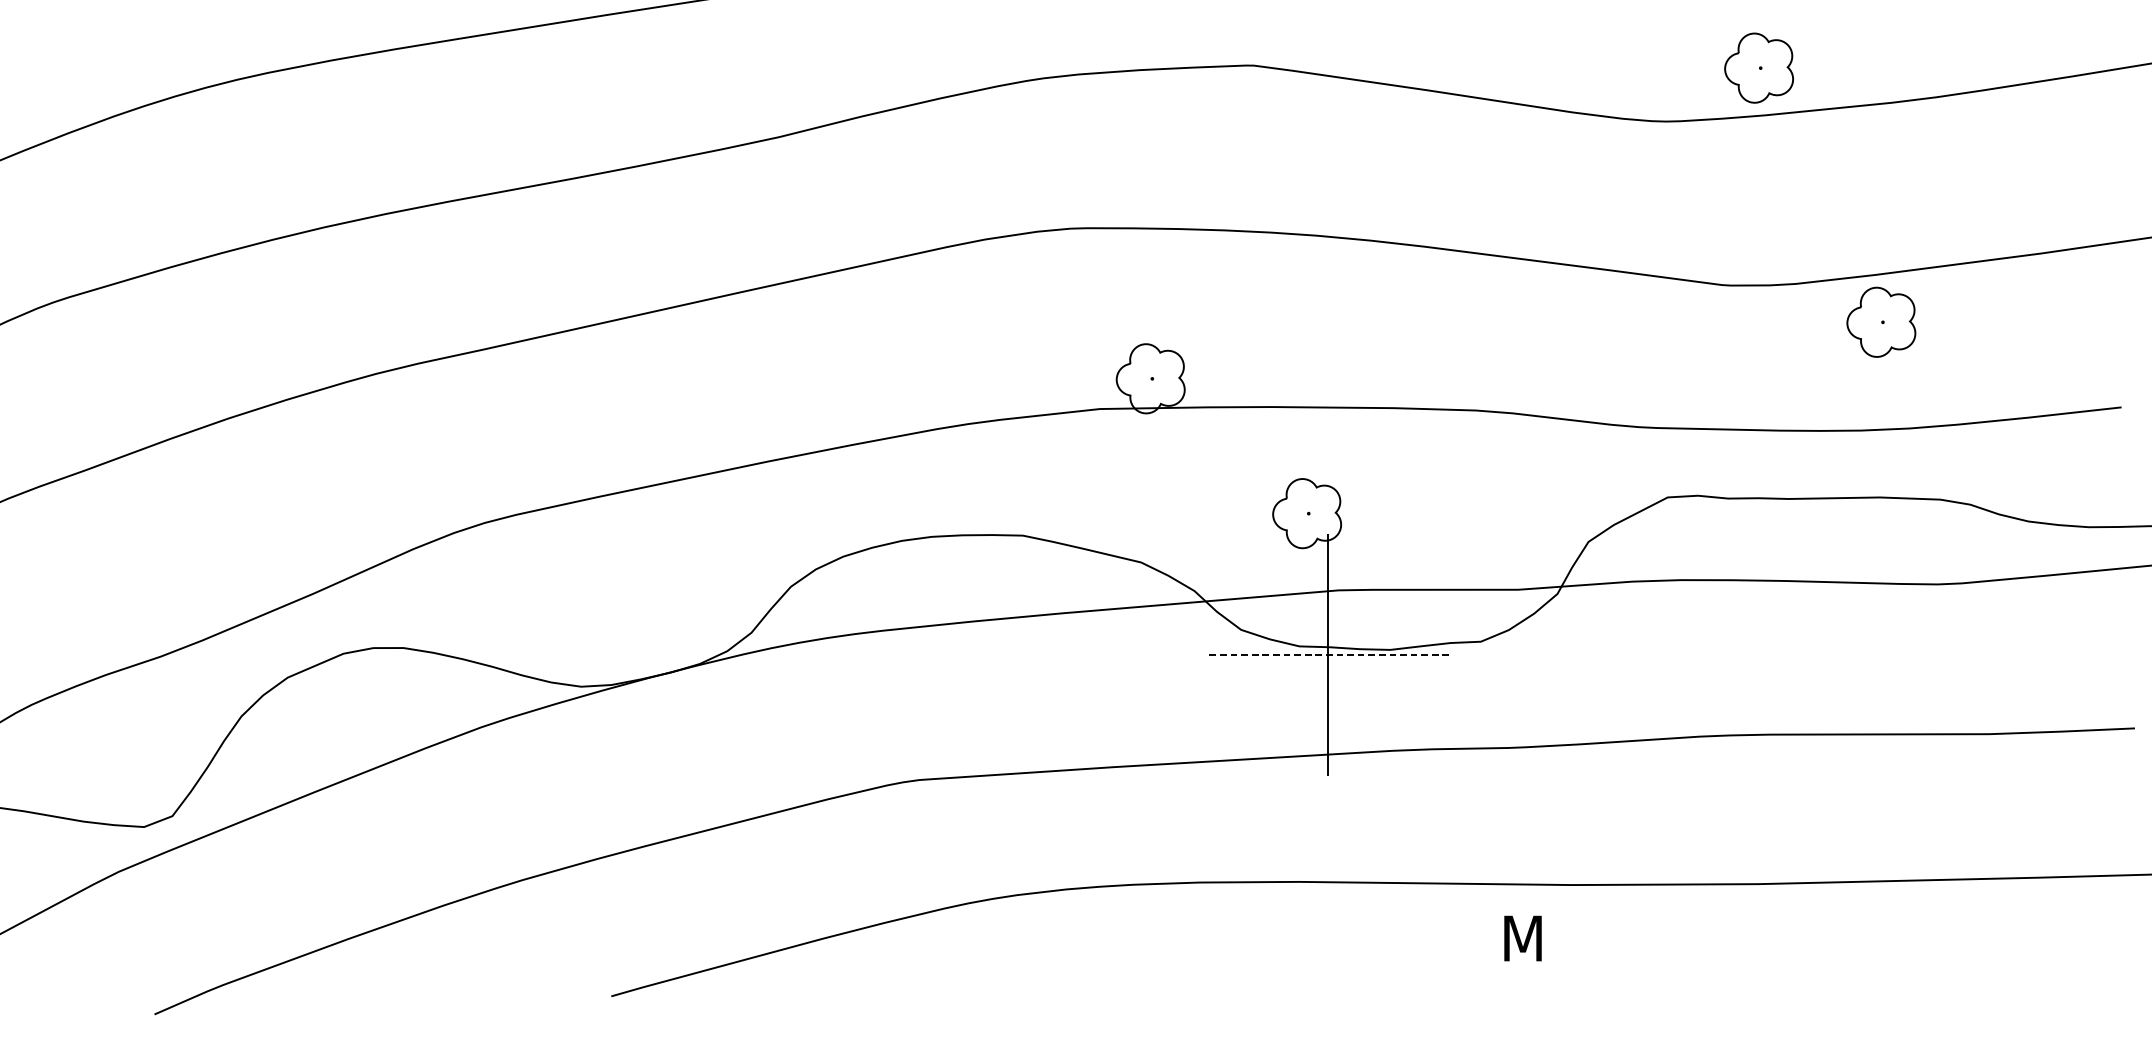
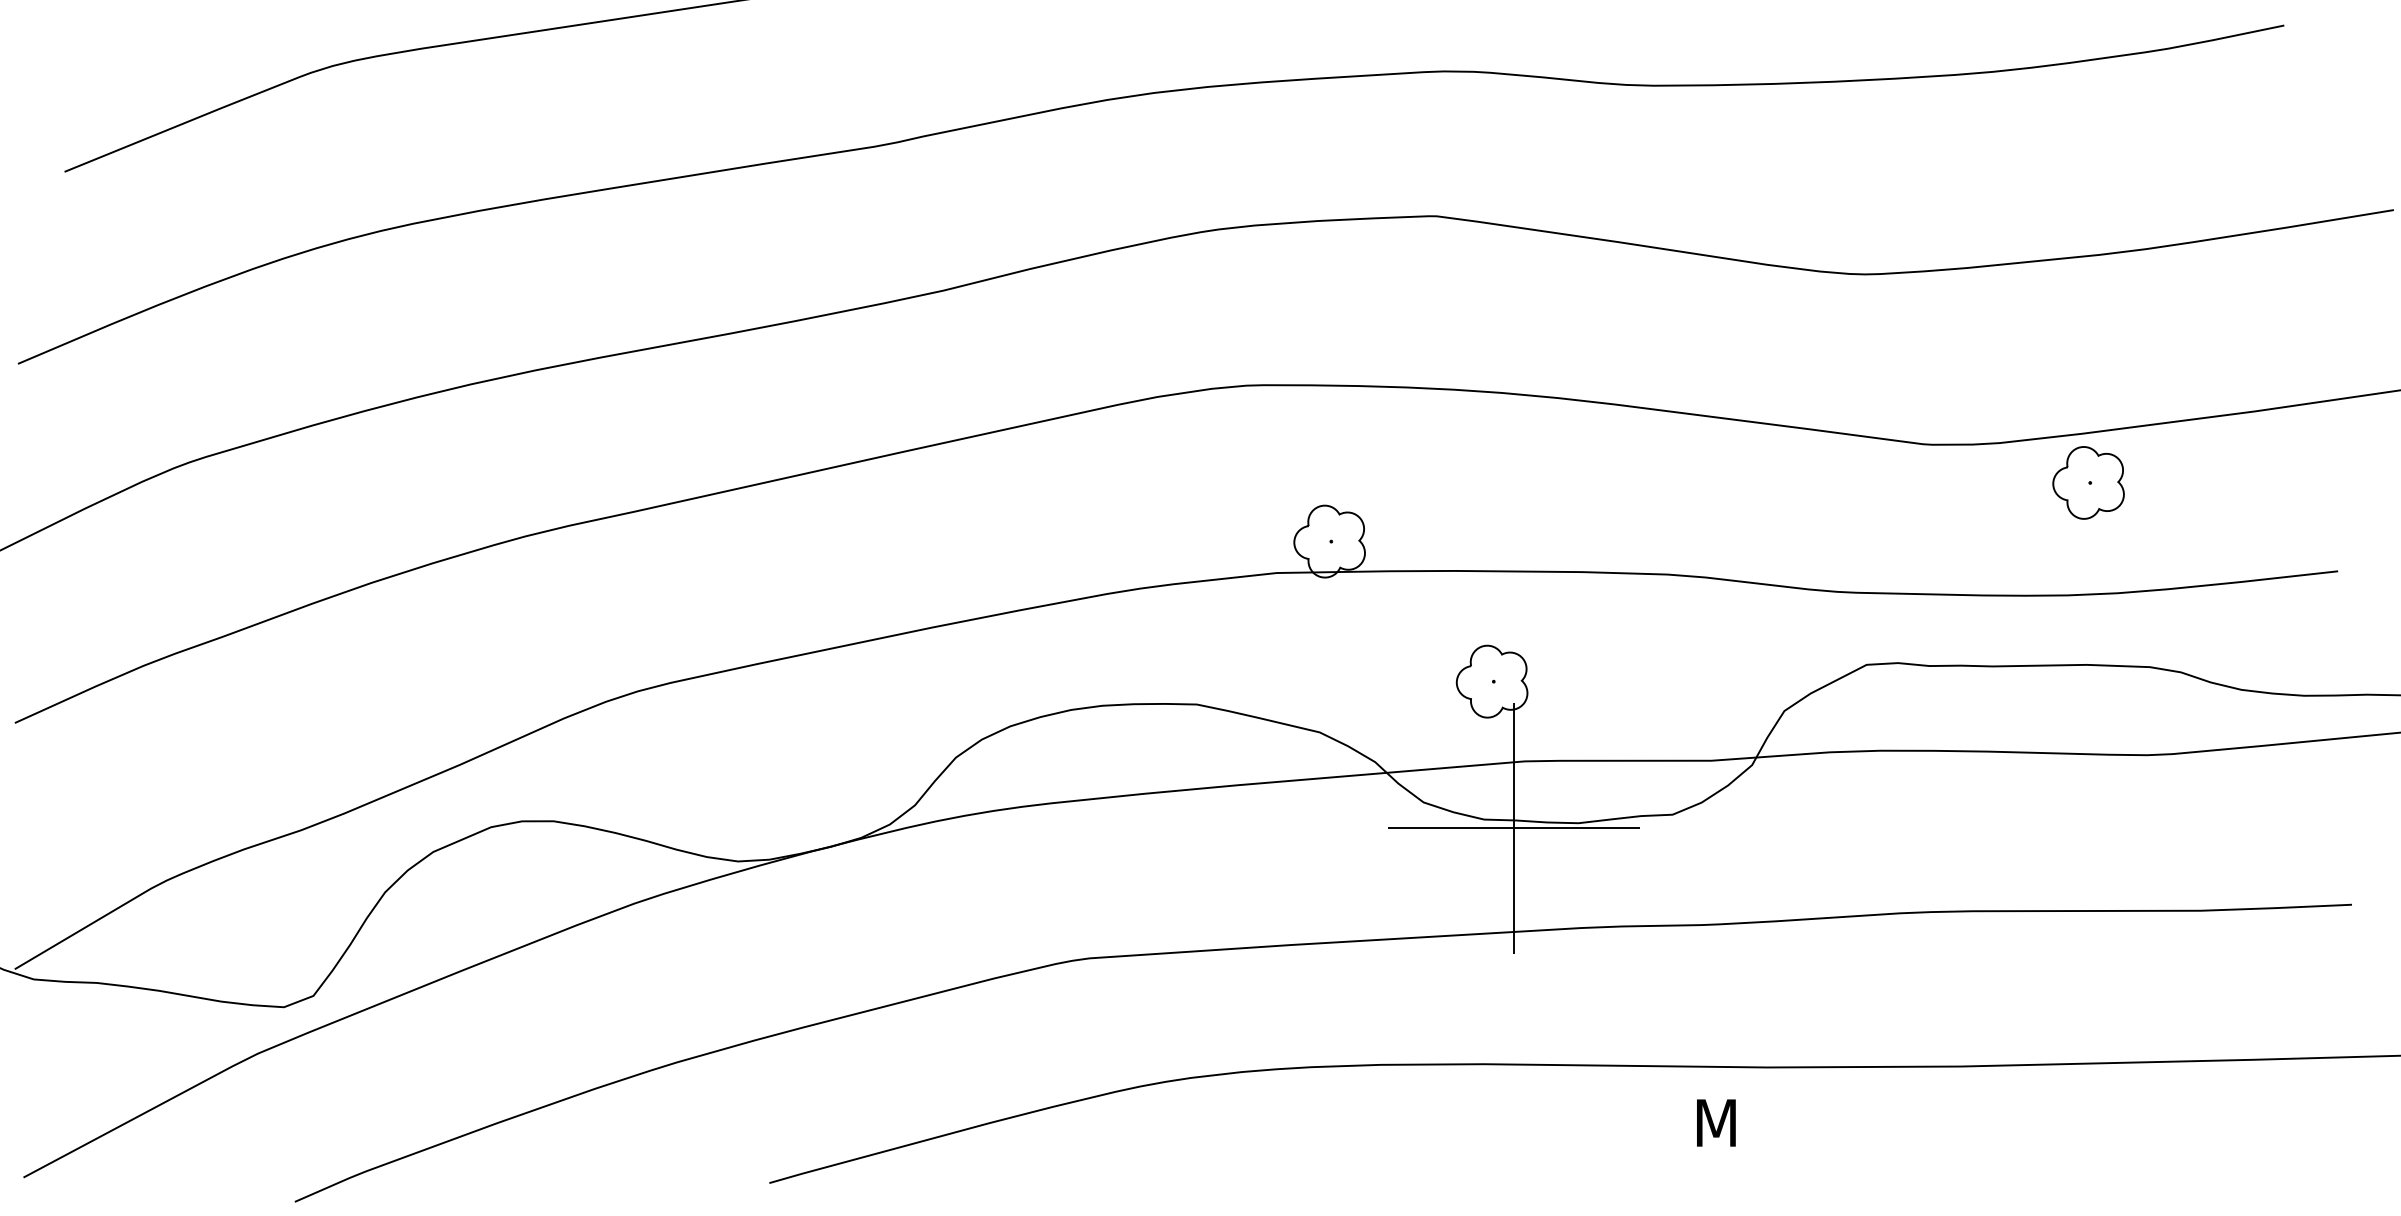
part: (1759, 67) -> (1961, 218), removed
line: (1327, 654) -> (1513, 828), dashed -> solid

